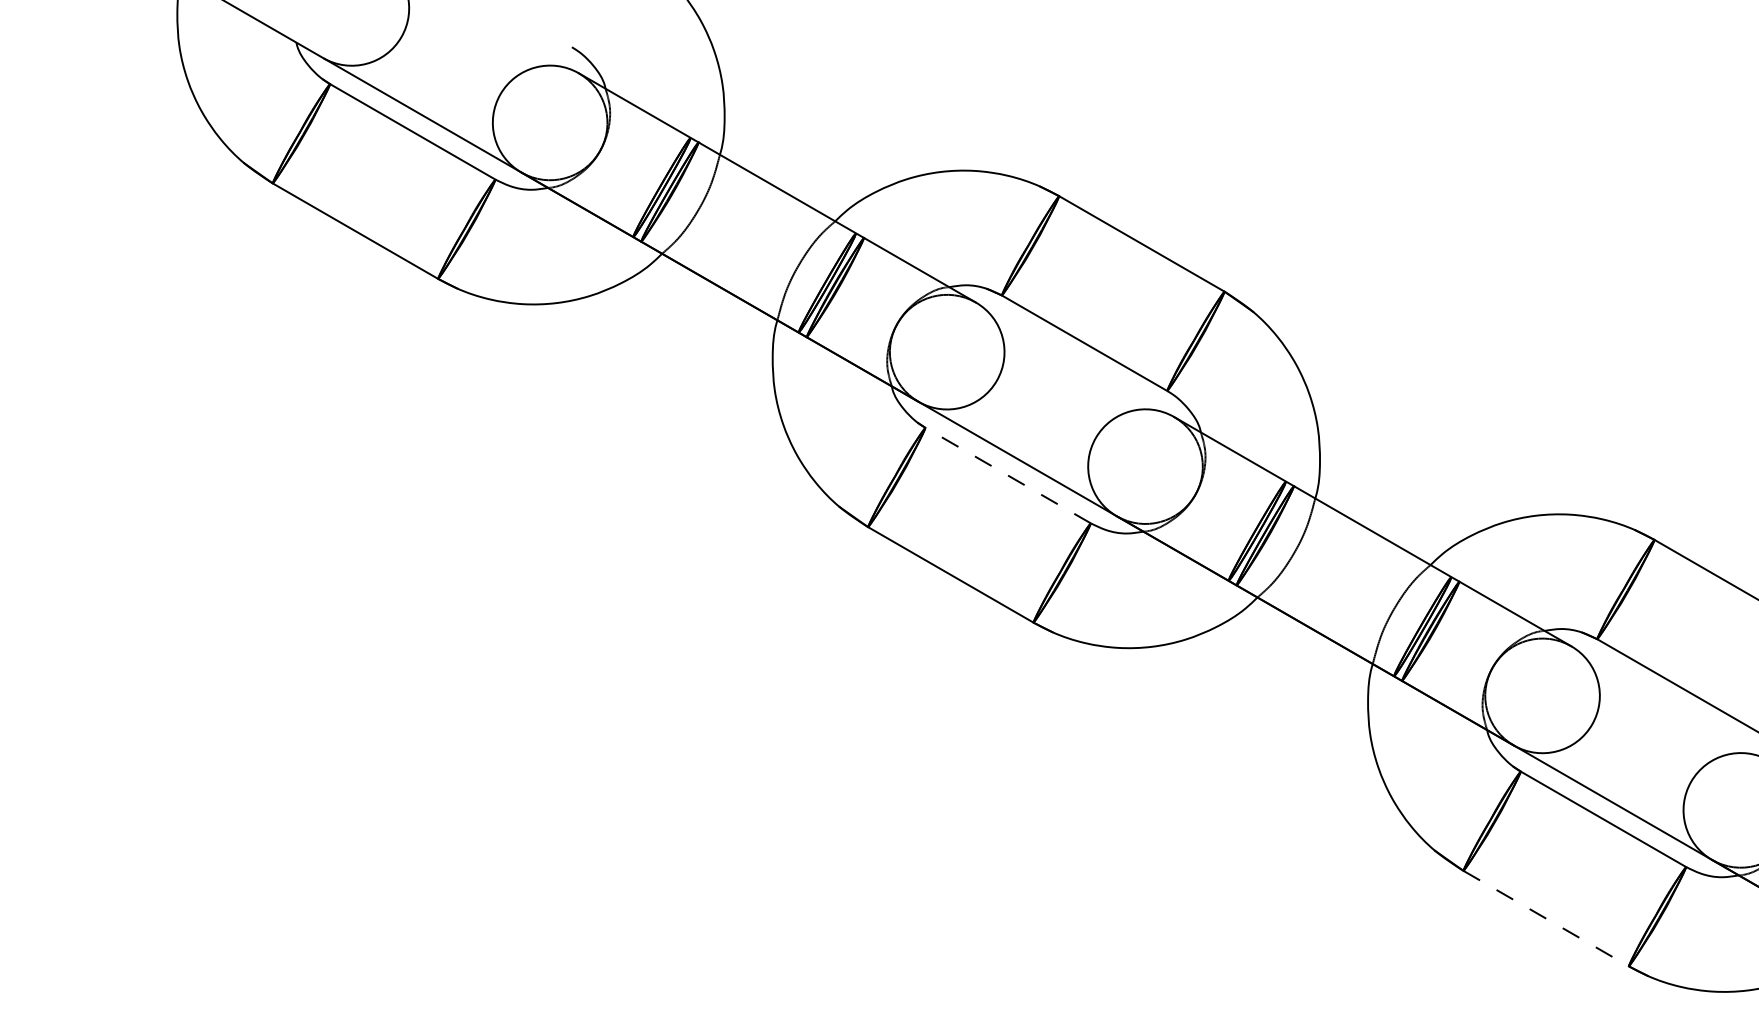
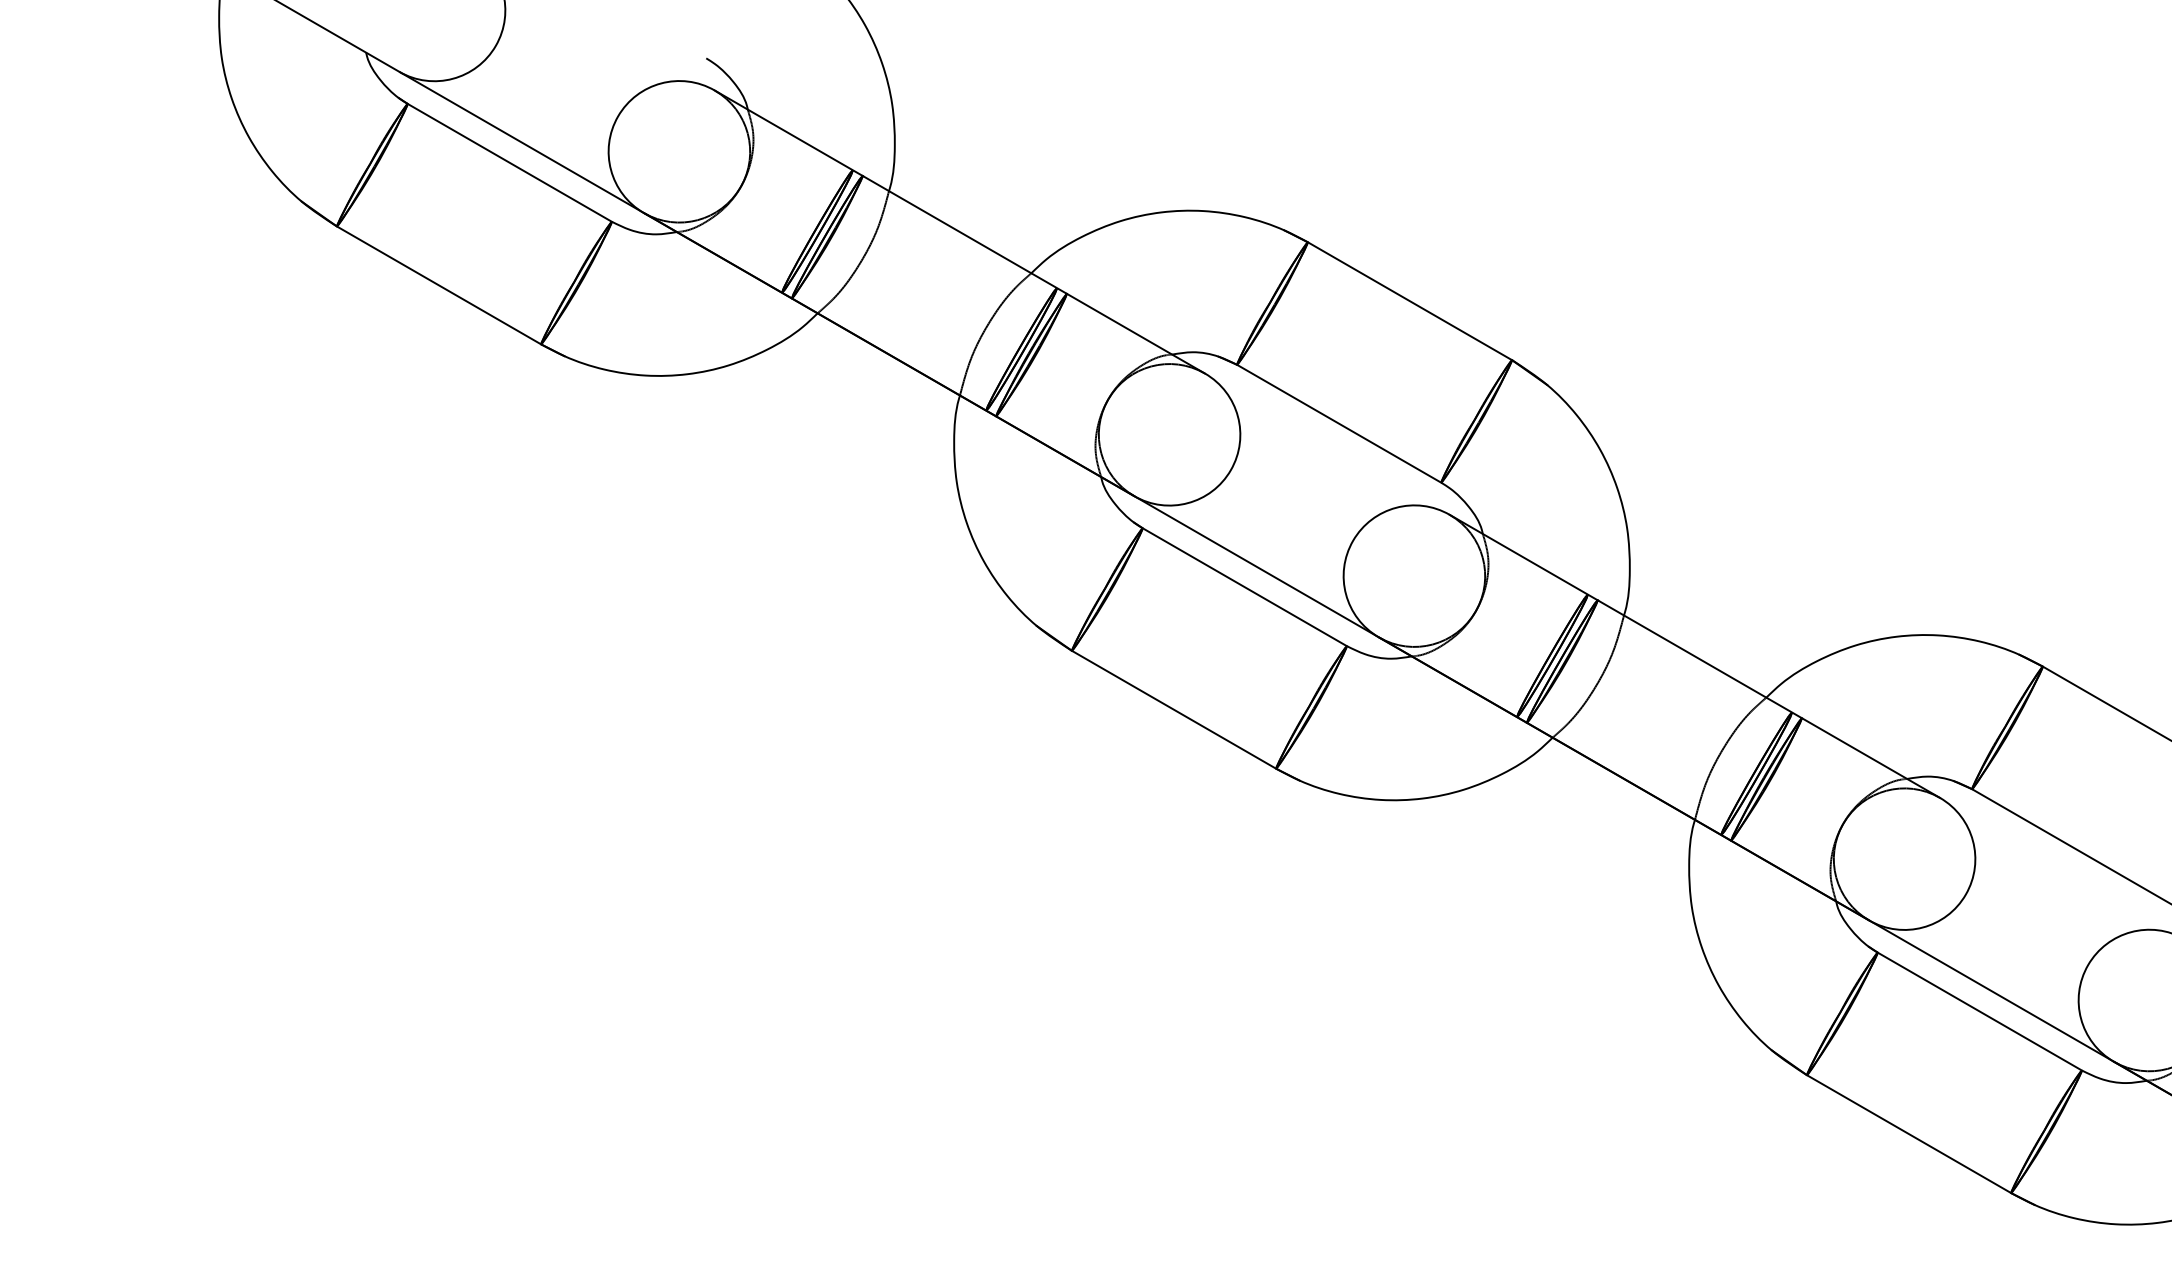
line: (1007, 475) -> (1244, 587), dashed -> solid
line: (1546, 918) -> (1909, 1134), dashed -> solid

